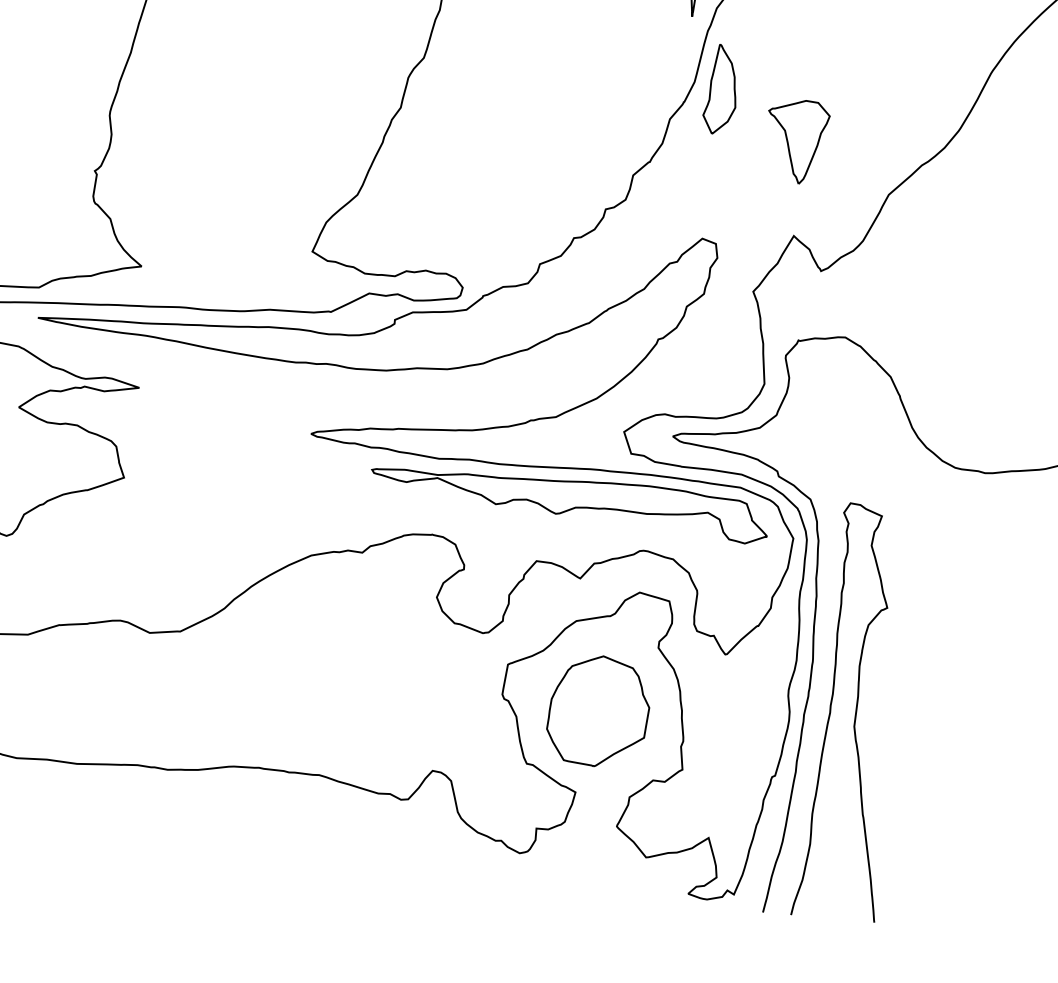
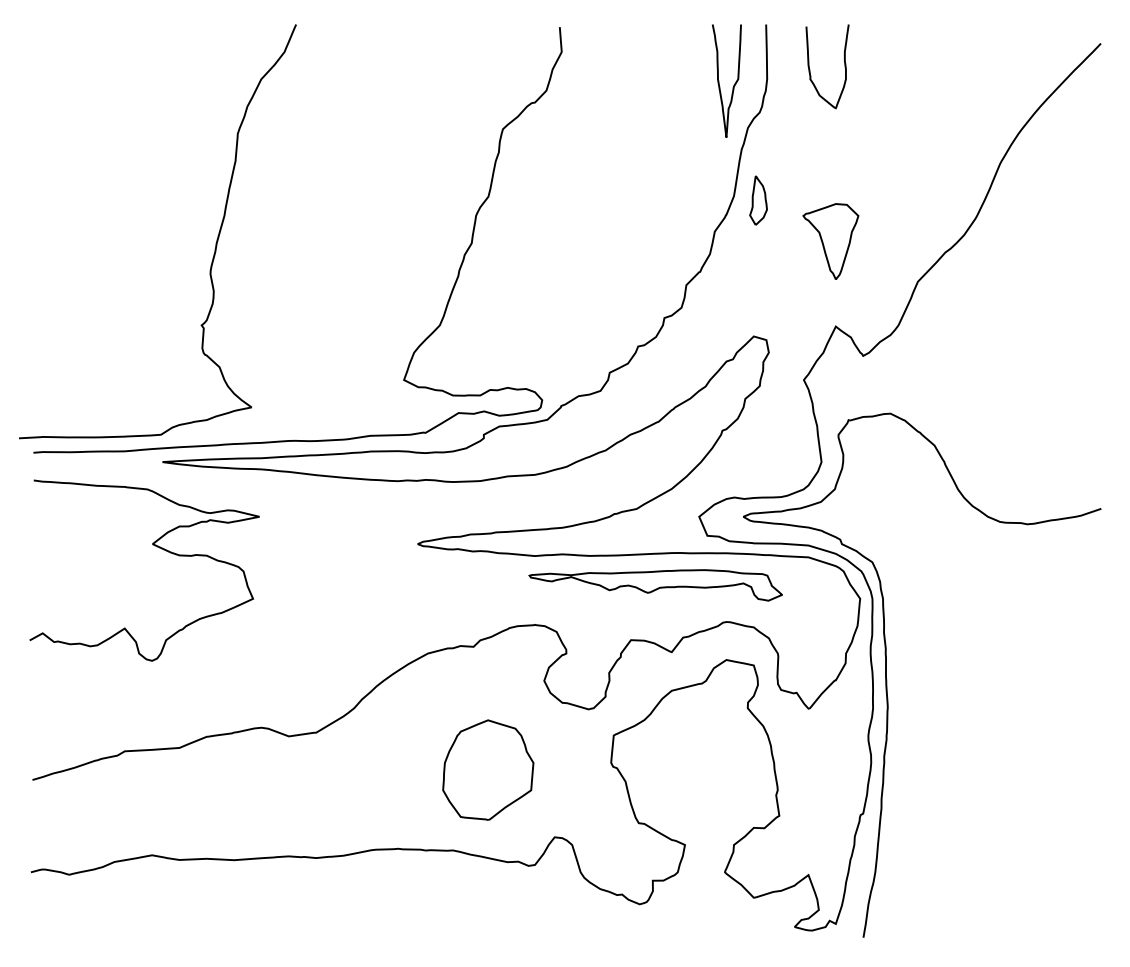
part: (721, 89) -> (758, 200), size x0.6
part: (569, 503) -> (655, 585), size x0.7
part: (599, 710) -> (488, 769), moved
curve: (855, 711) -> (930, 749), removed

